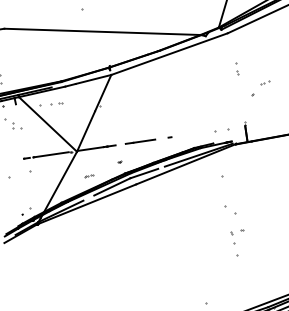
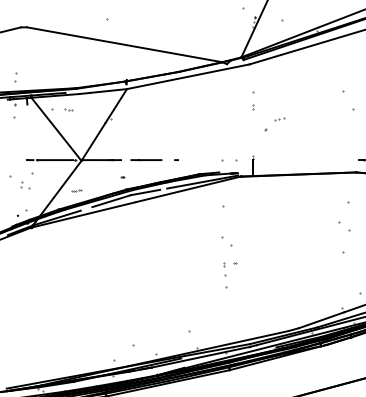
part: (237, 69) -> (253, 101), size x1.6
part: (56, 103) -> (68, 109), size x0.6
part: (17, 126) -> (25, 185), moved
part: (88, 175) -> (76, 190), moved

